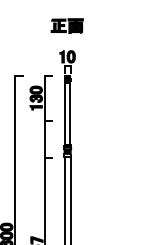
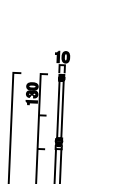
part: (66, 25) -> (62, 28), removed

